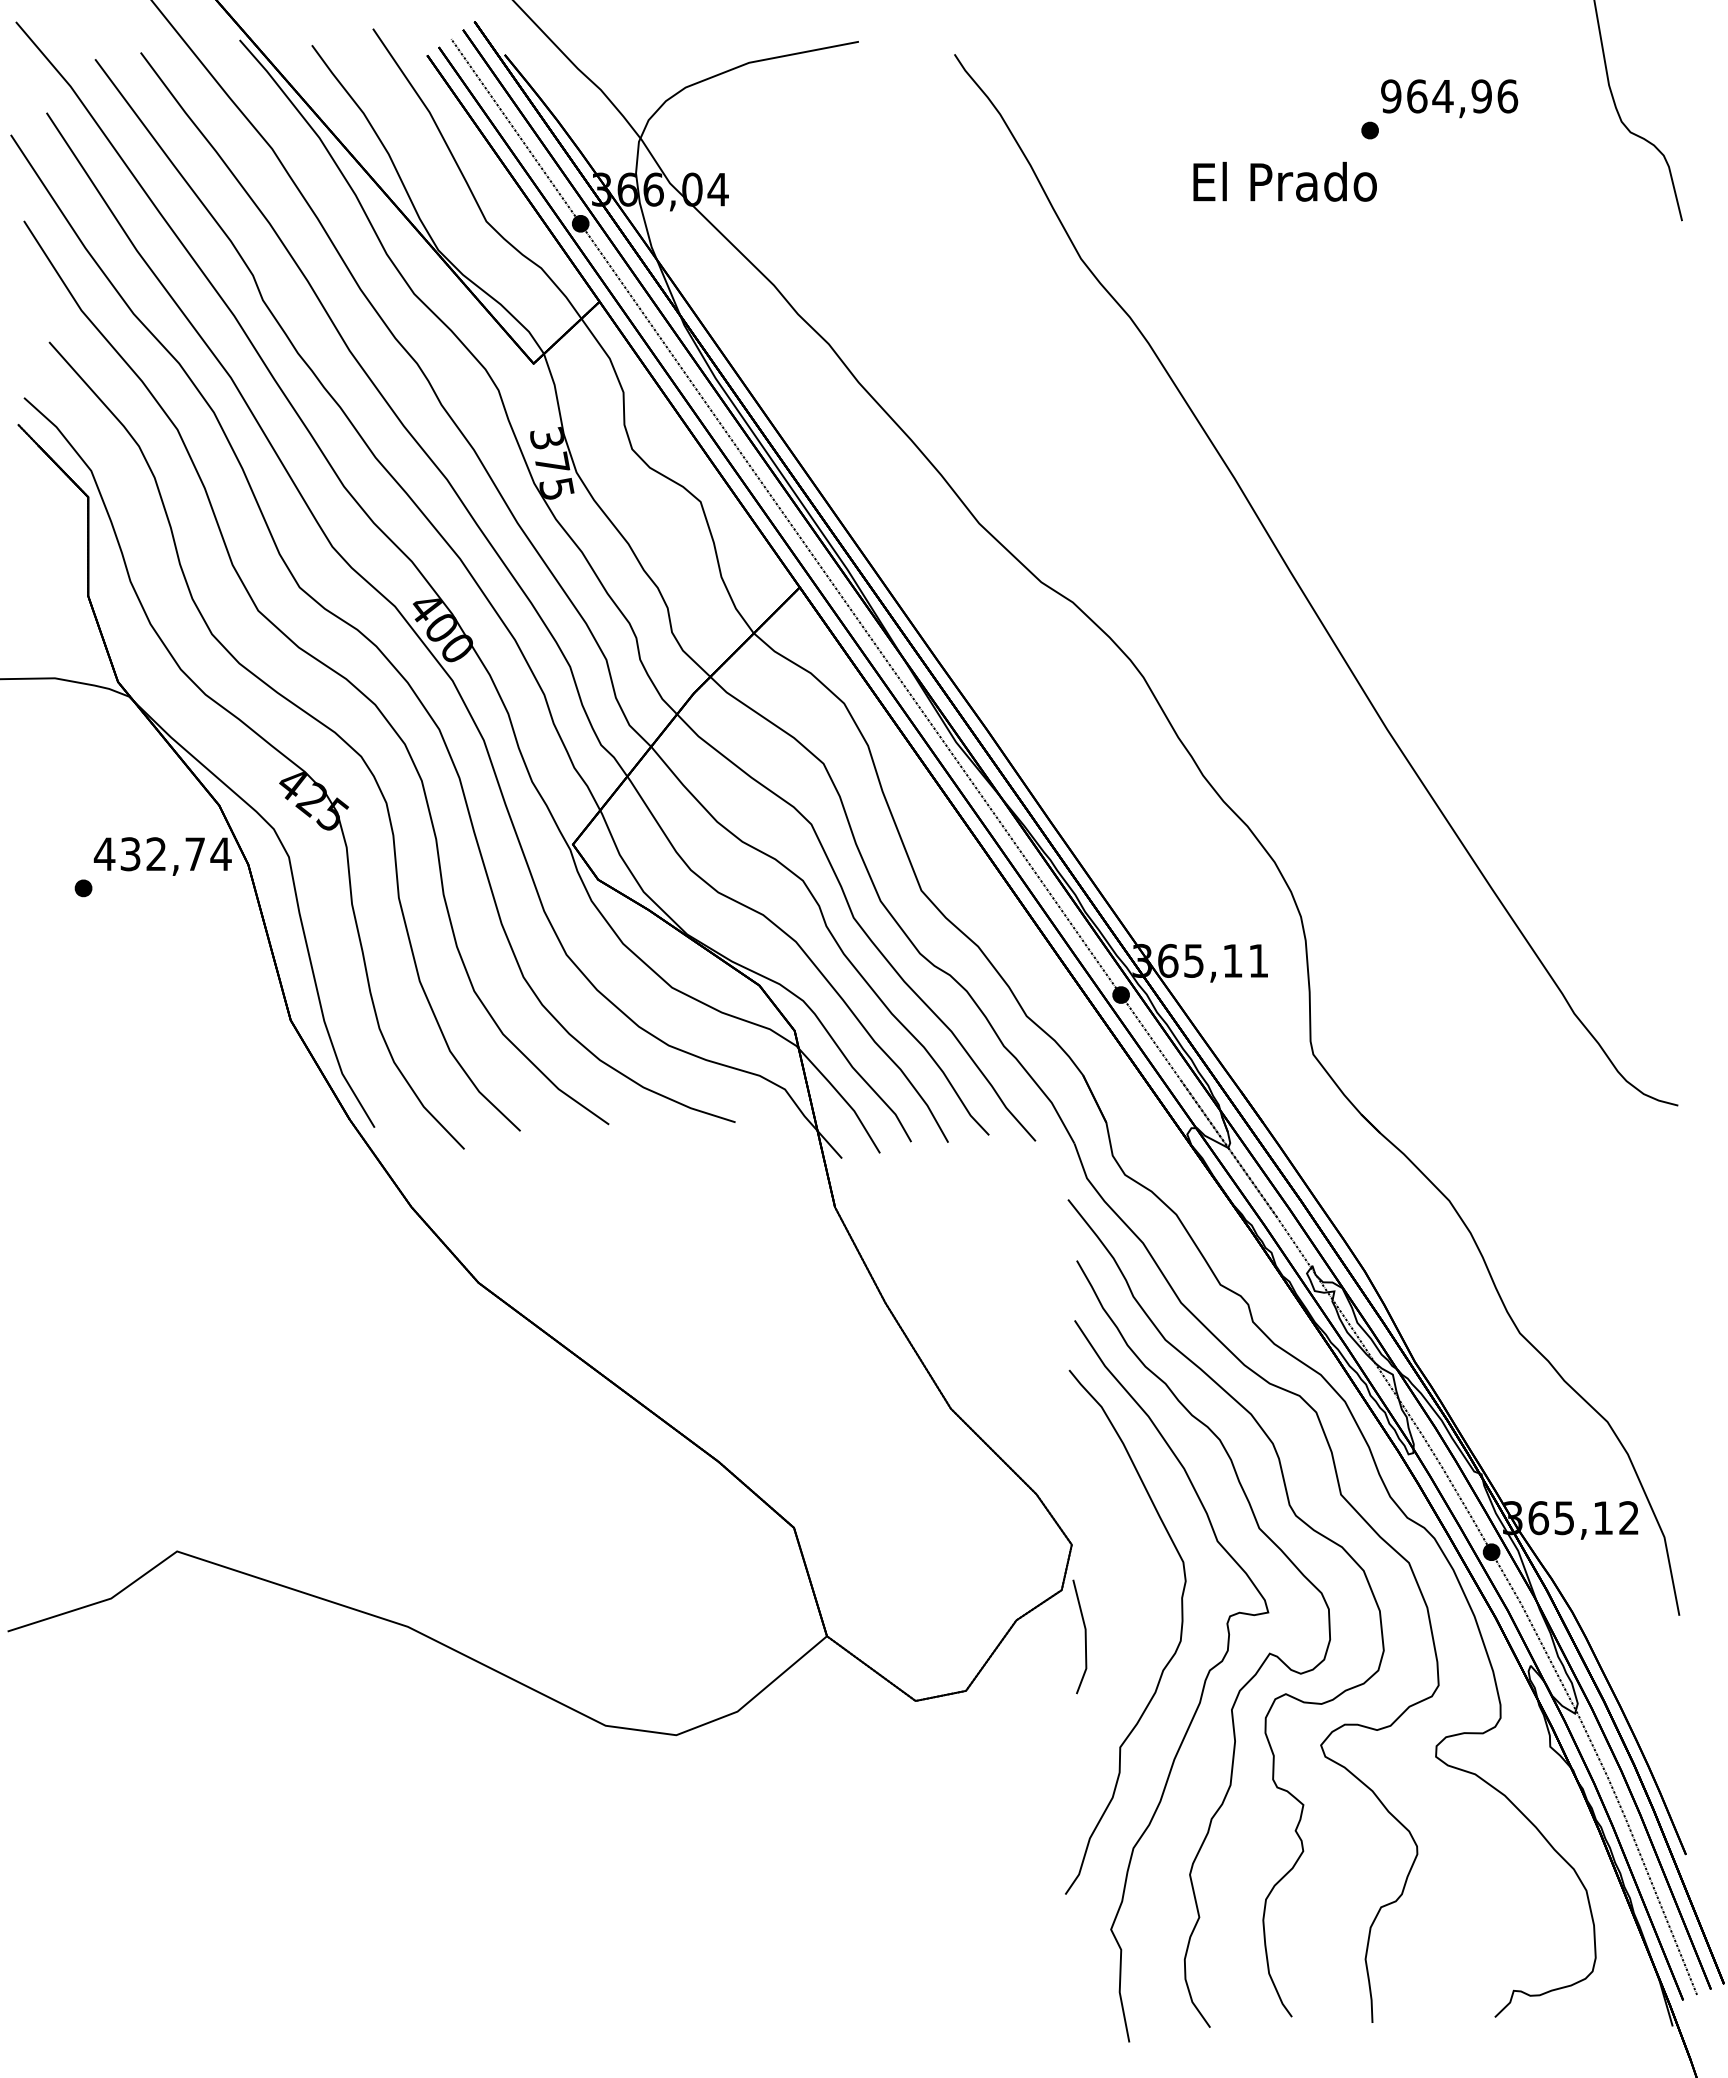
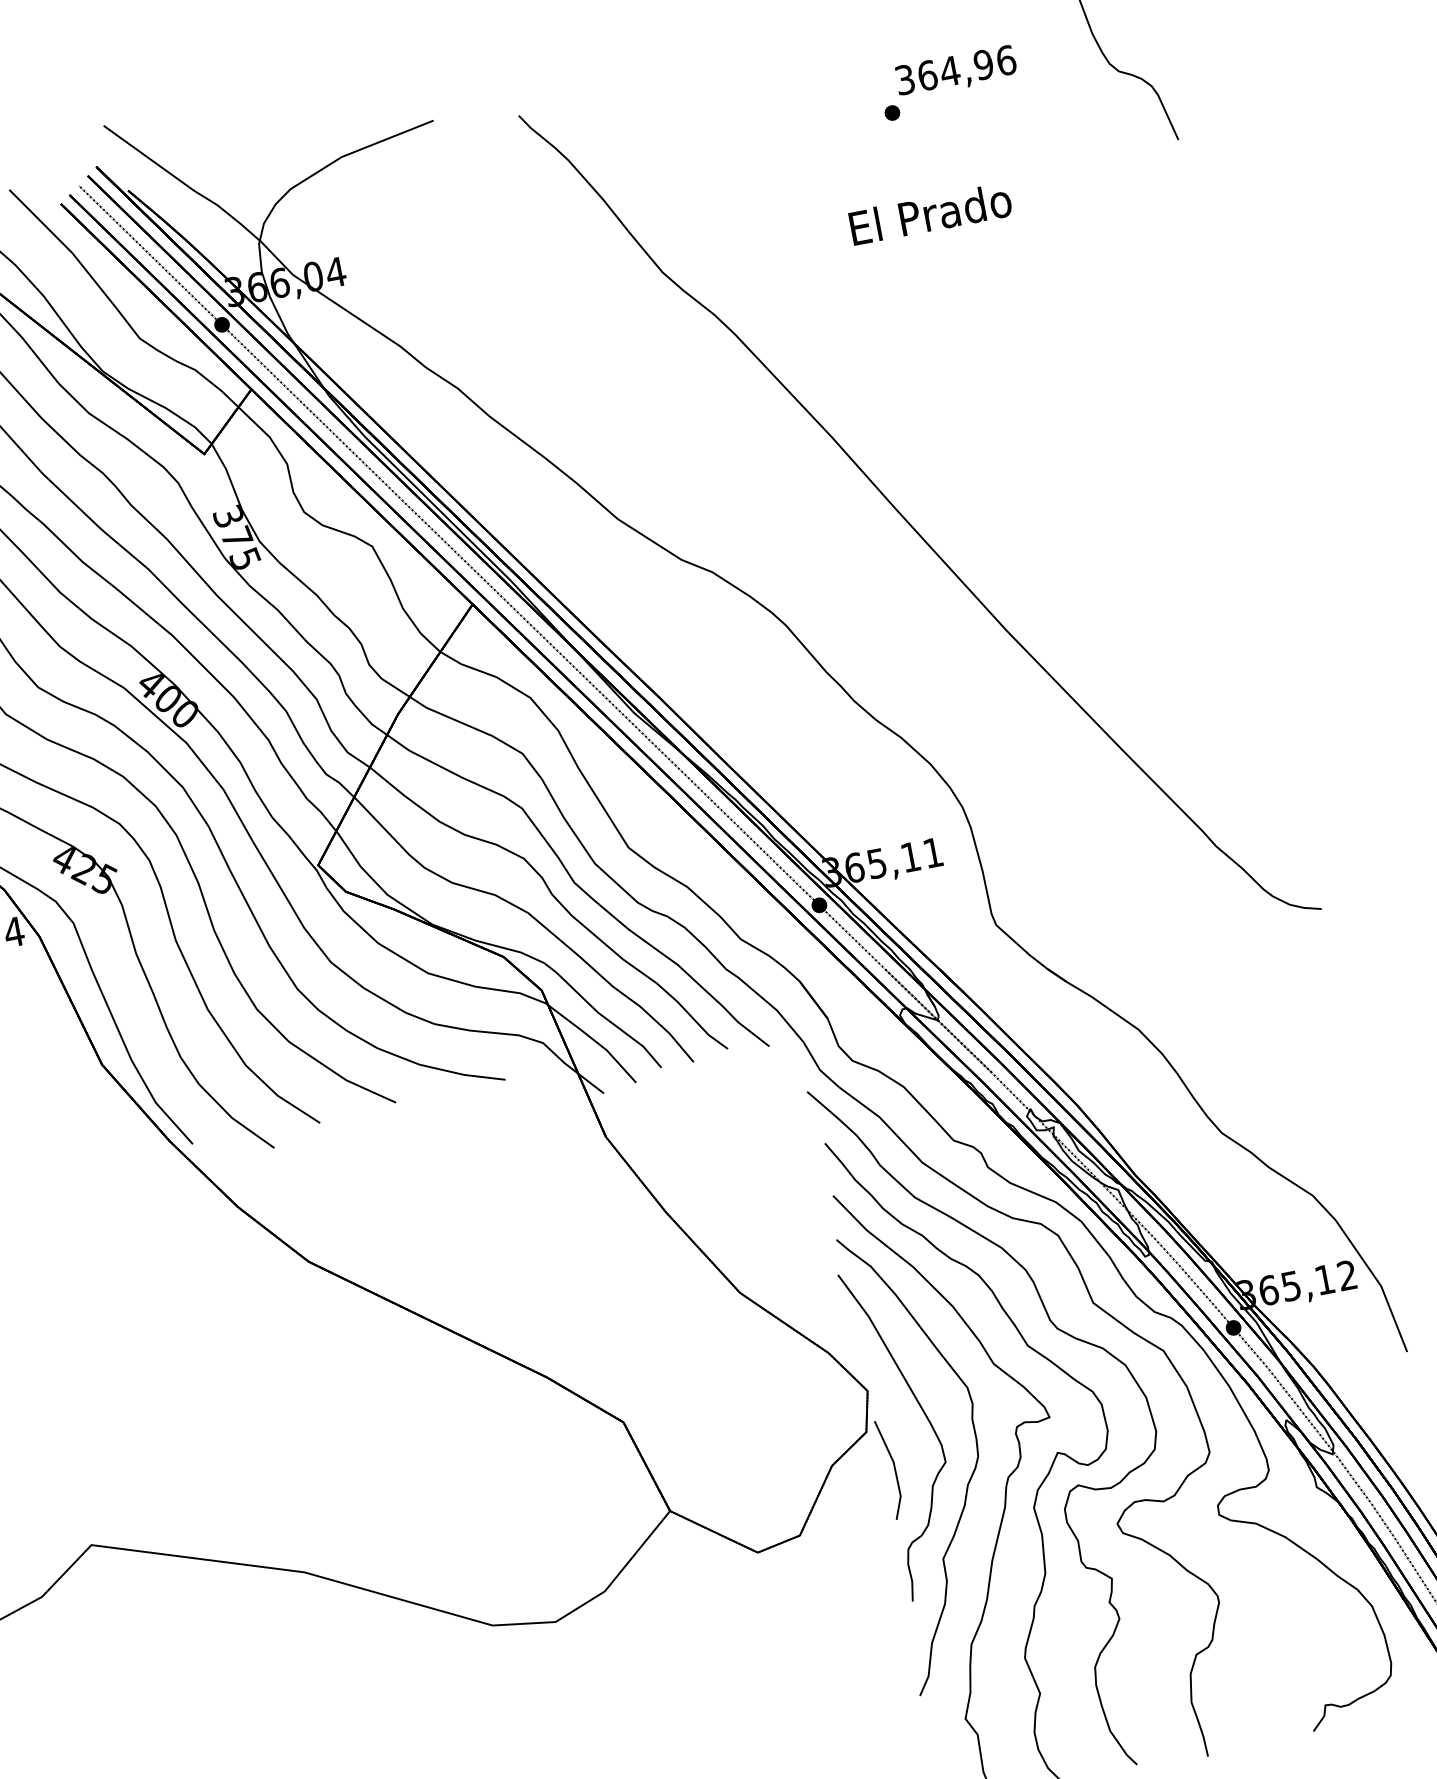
text: (1391, 96) -> (905, 79), 964,96 -> 364,96
text: (1284, 181) -> (929, 213), moved
curve: (1130, 1585) -> (925, 1416), added

